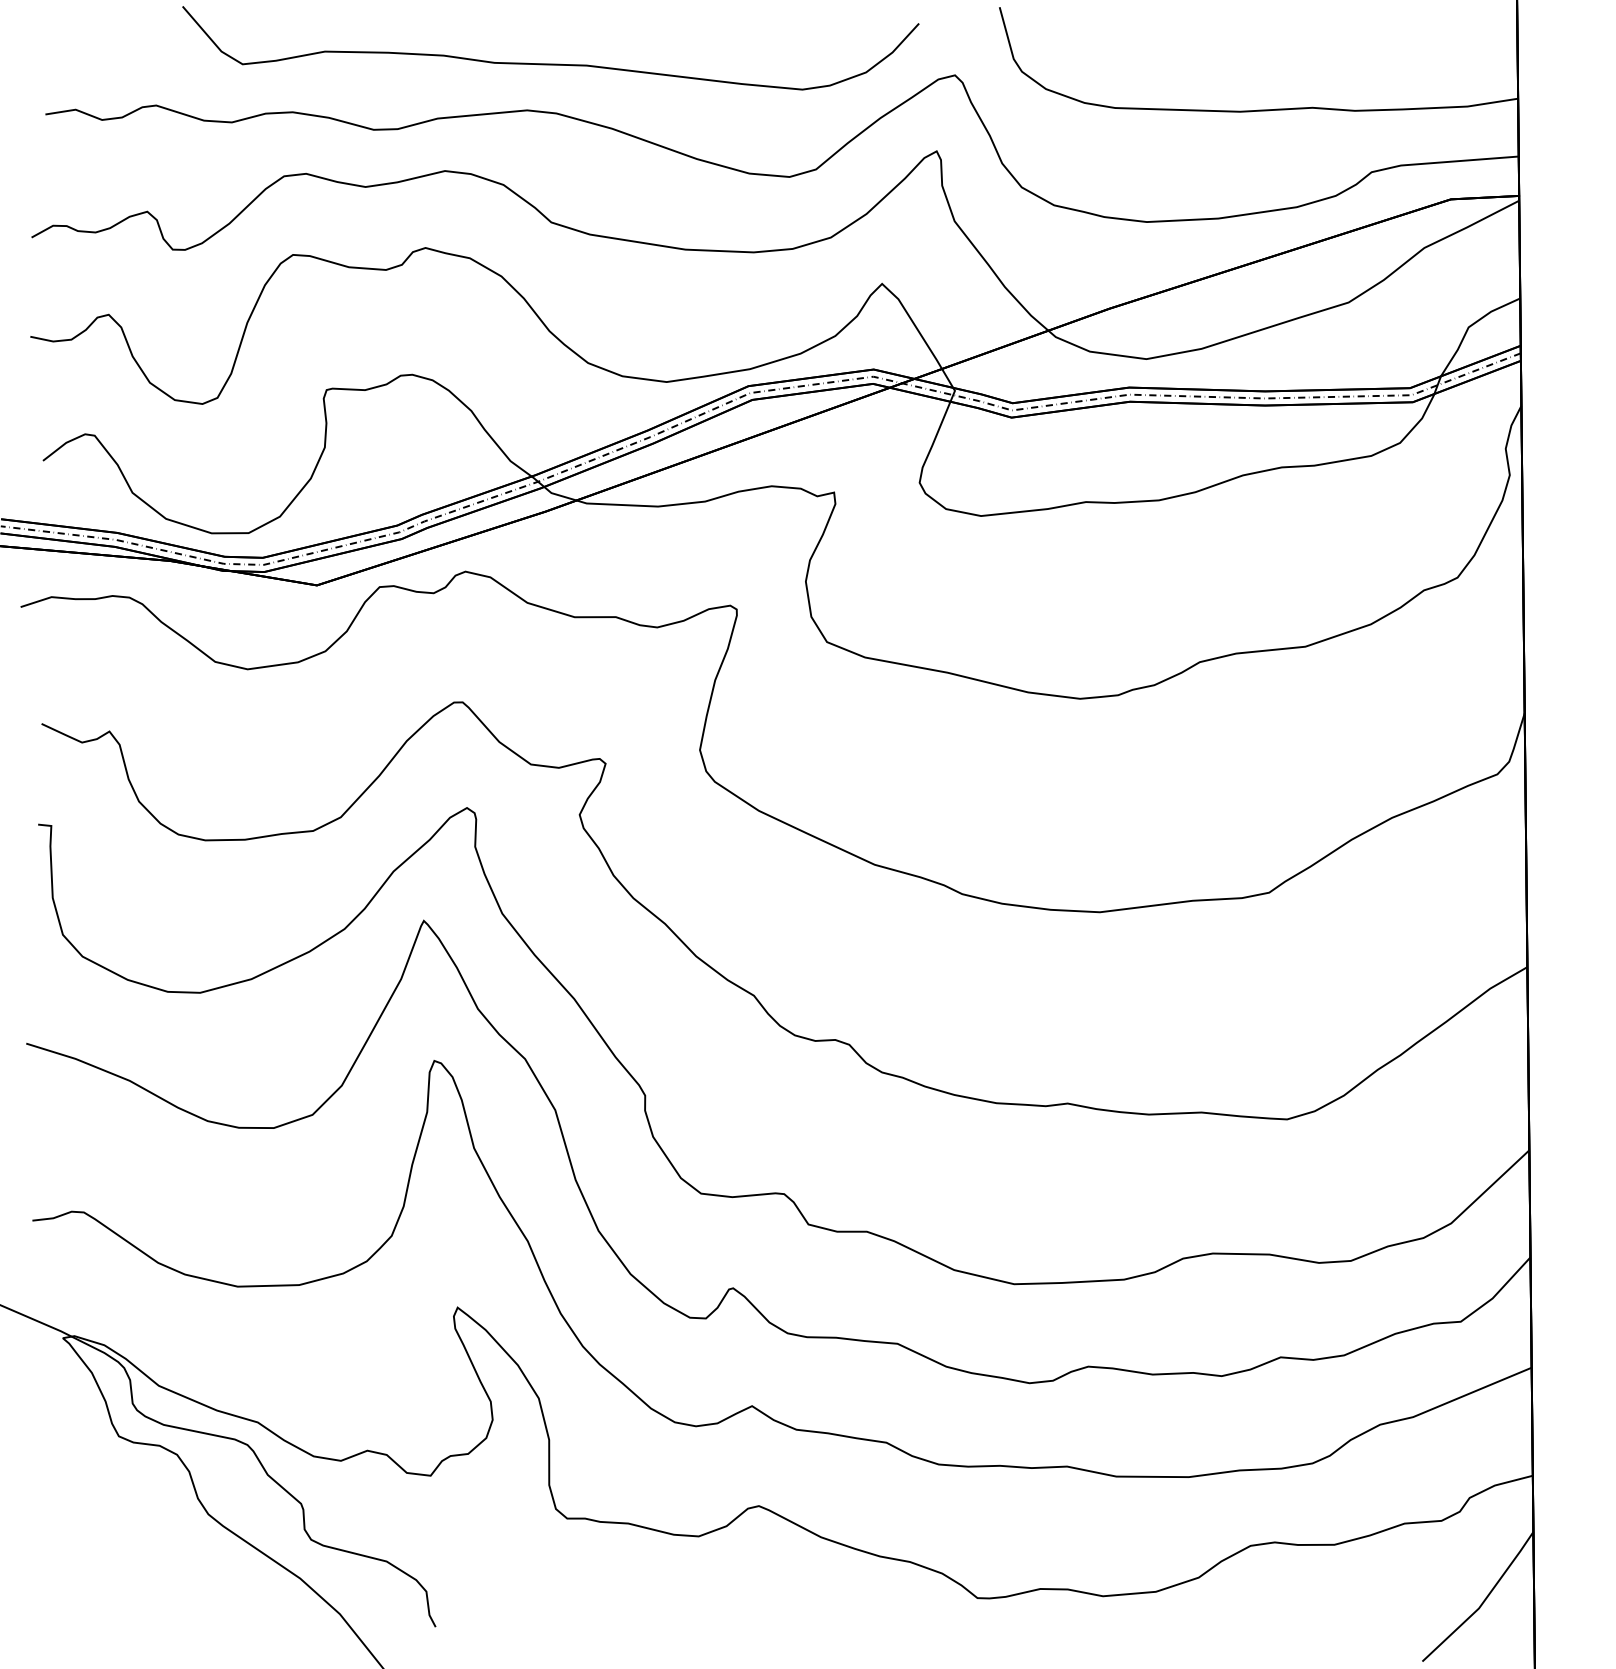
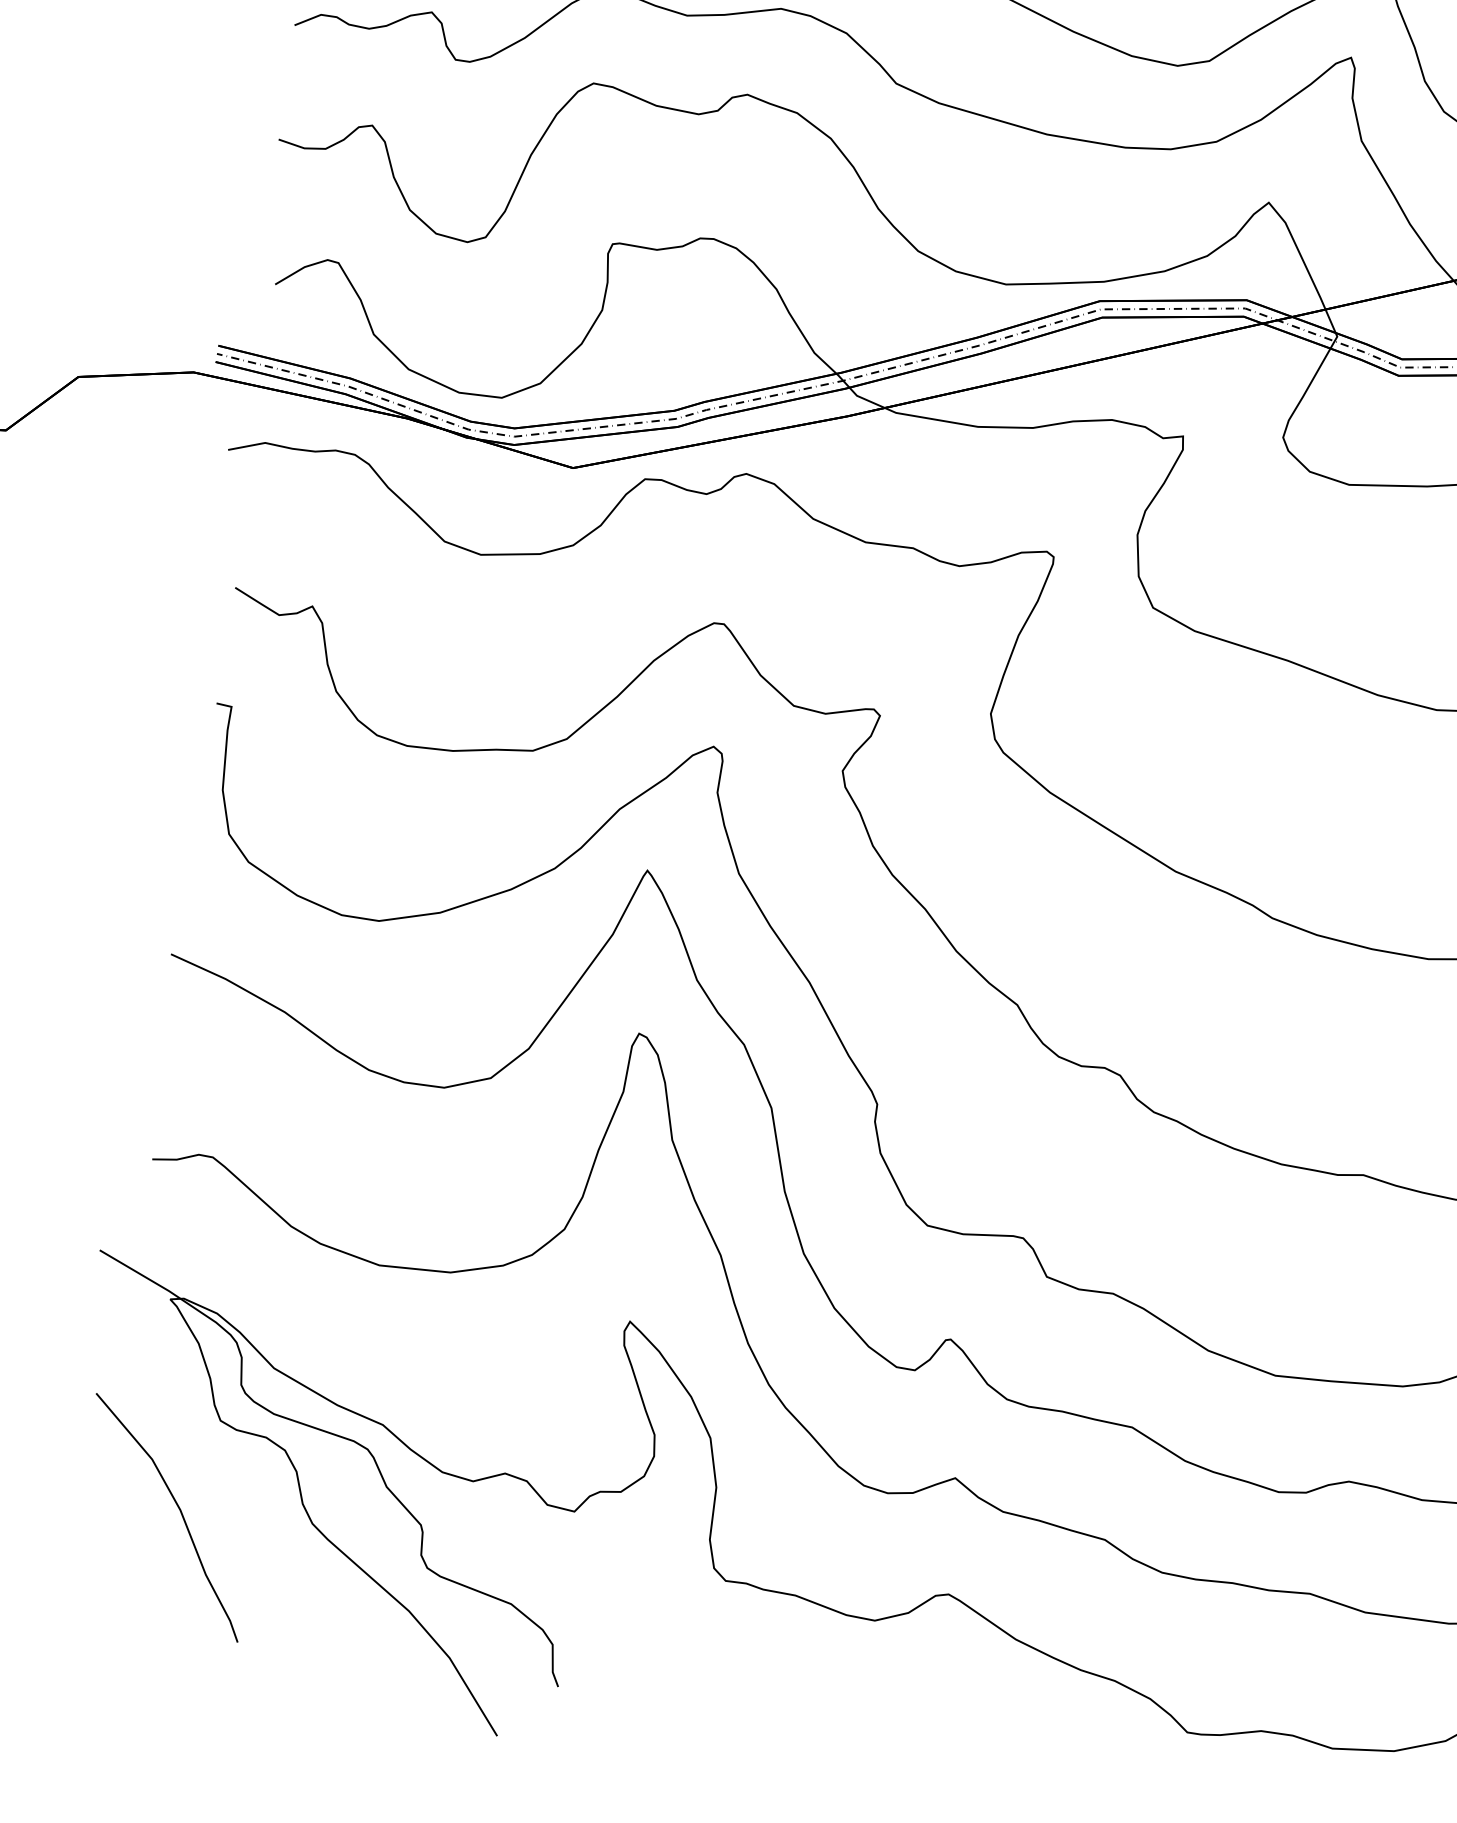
curve: (92, 1516) -> (178, 1509), added

